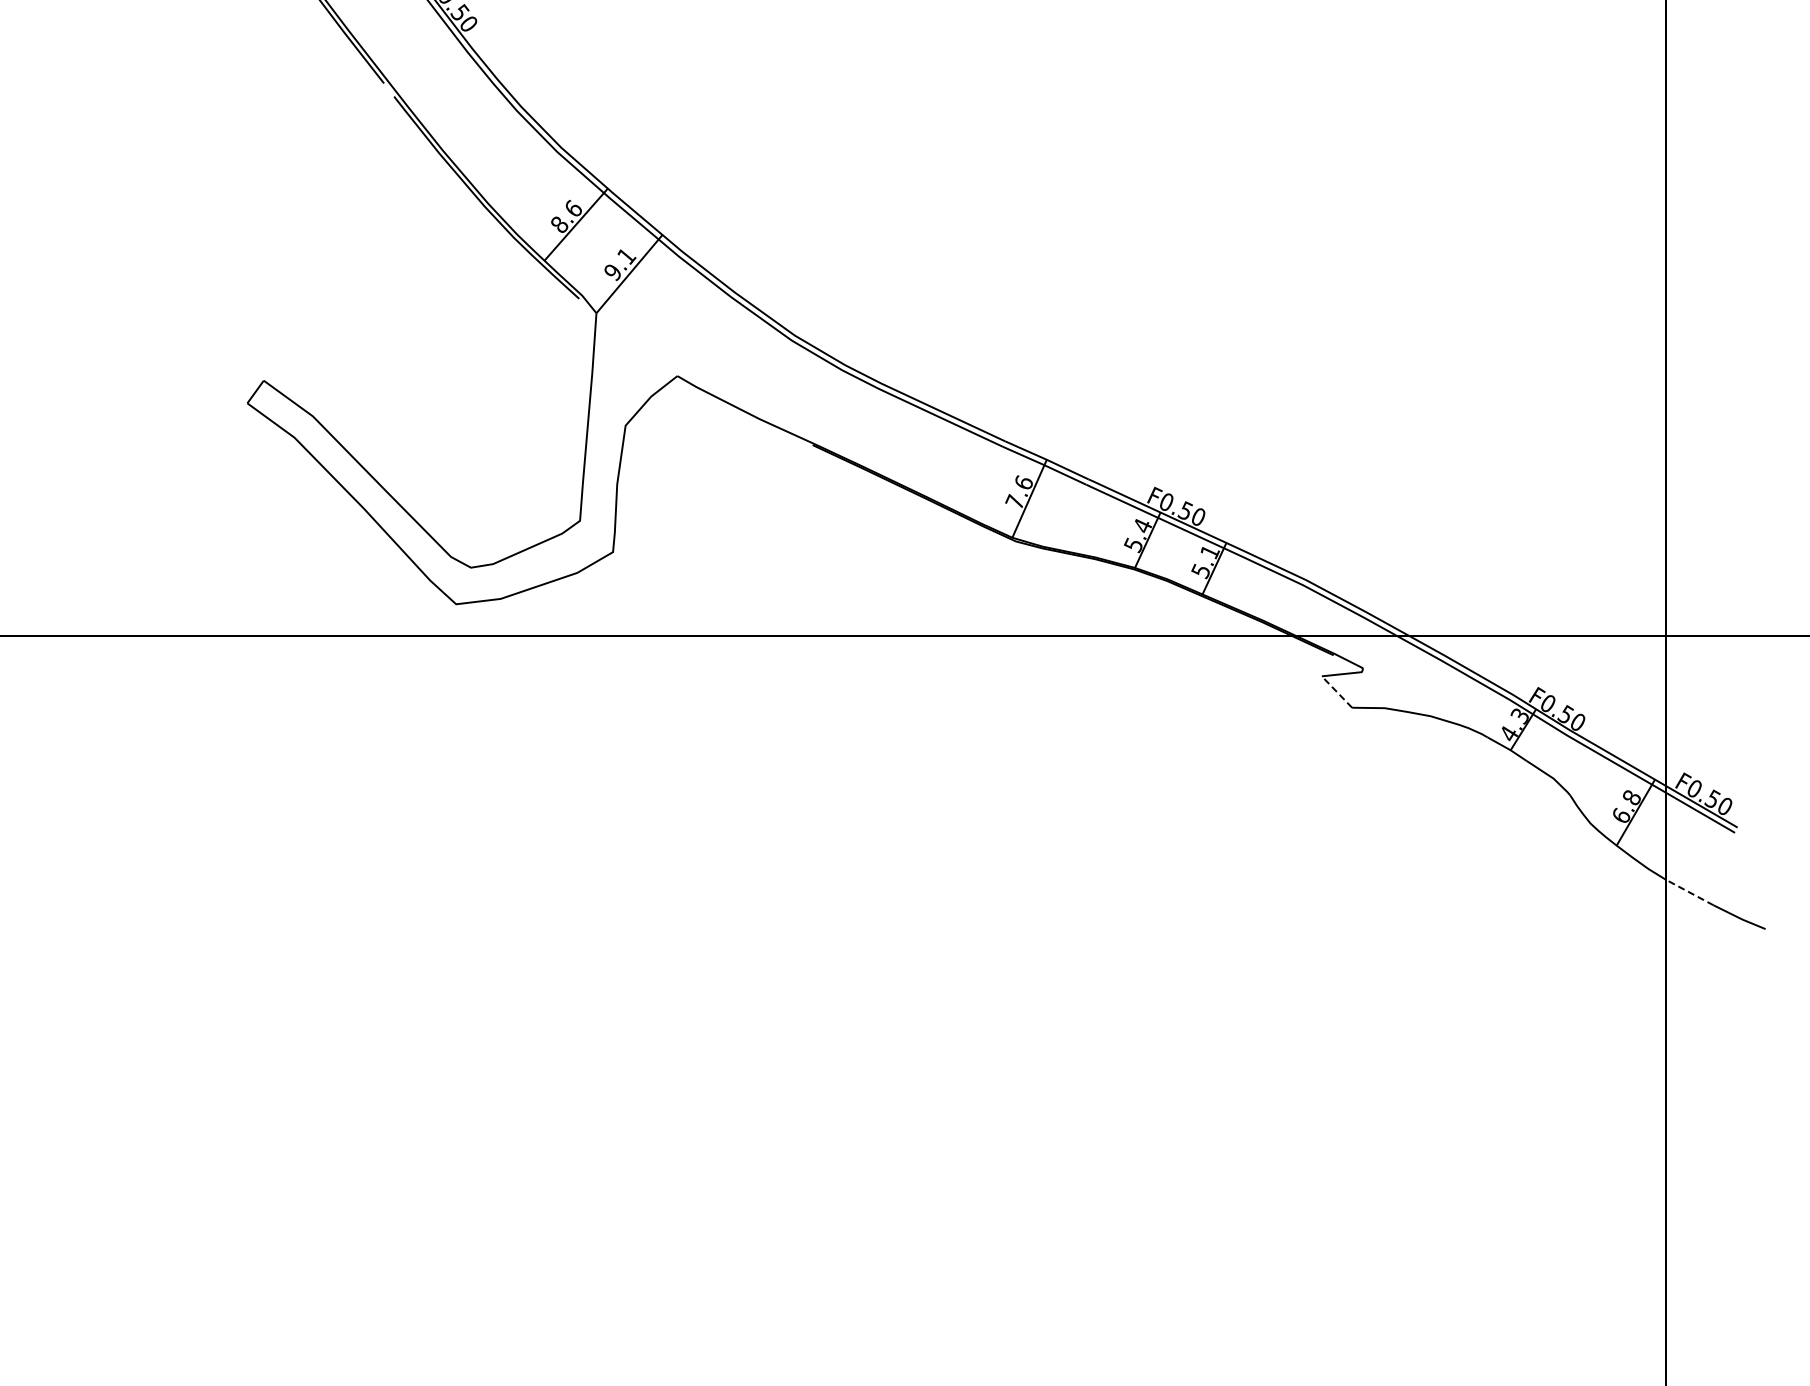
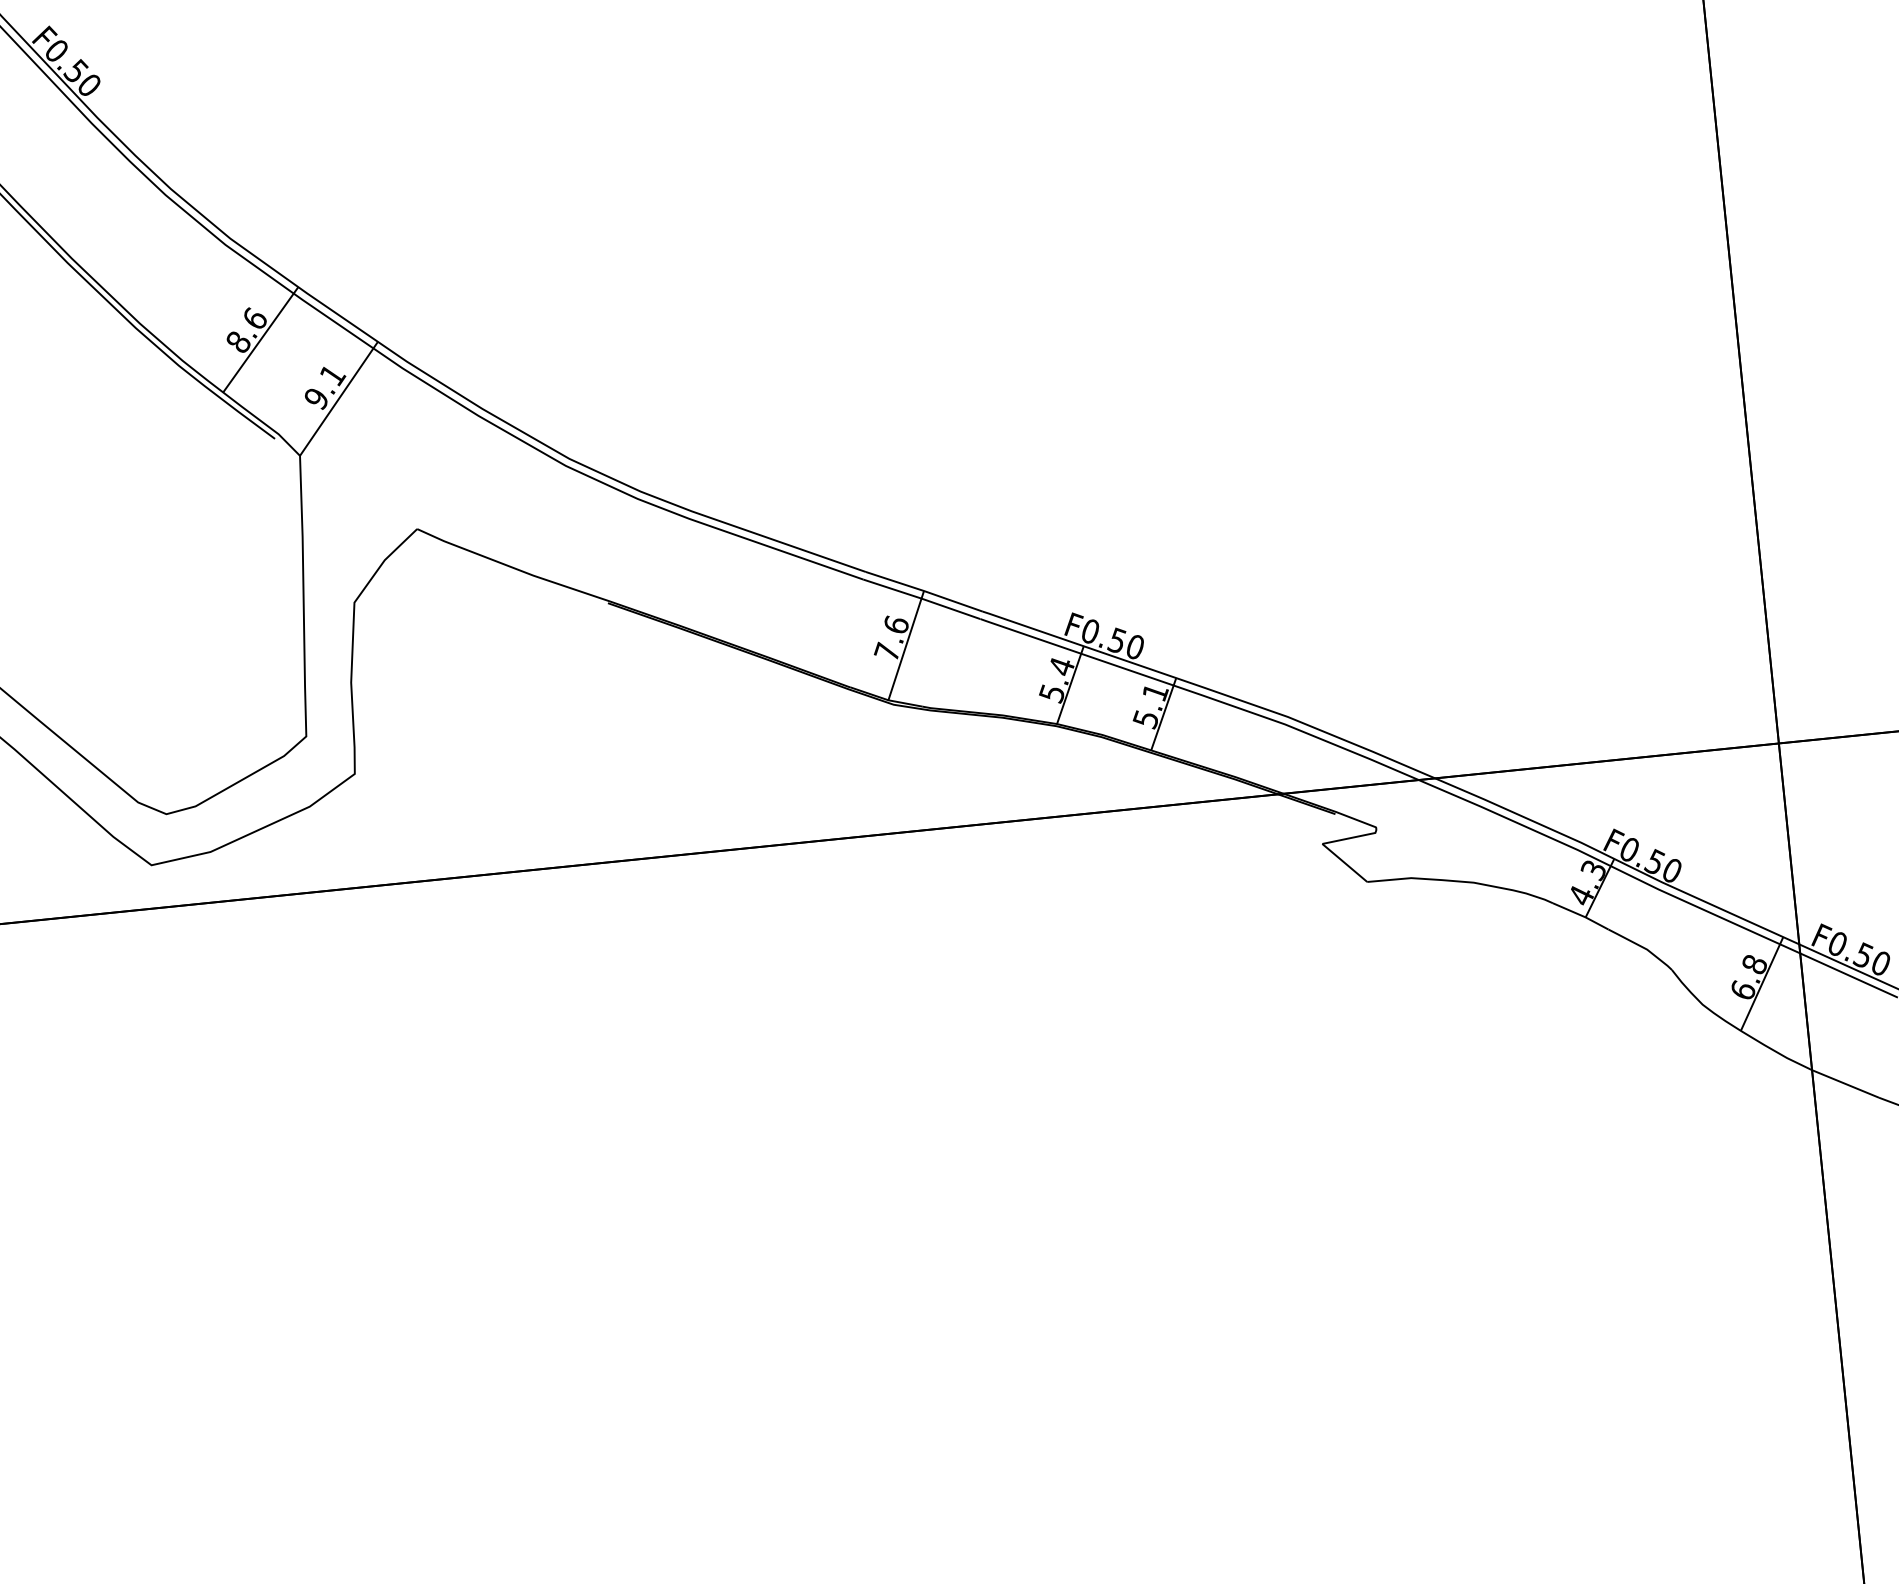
line: (1336, 692) -> (1344, 863), dashed -> solid
line: (1689, 892) -> (1844, 1083), dashed -> solid

